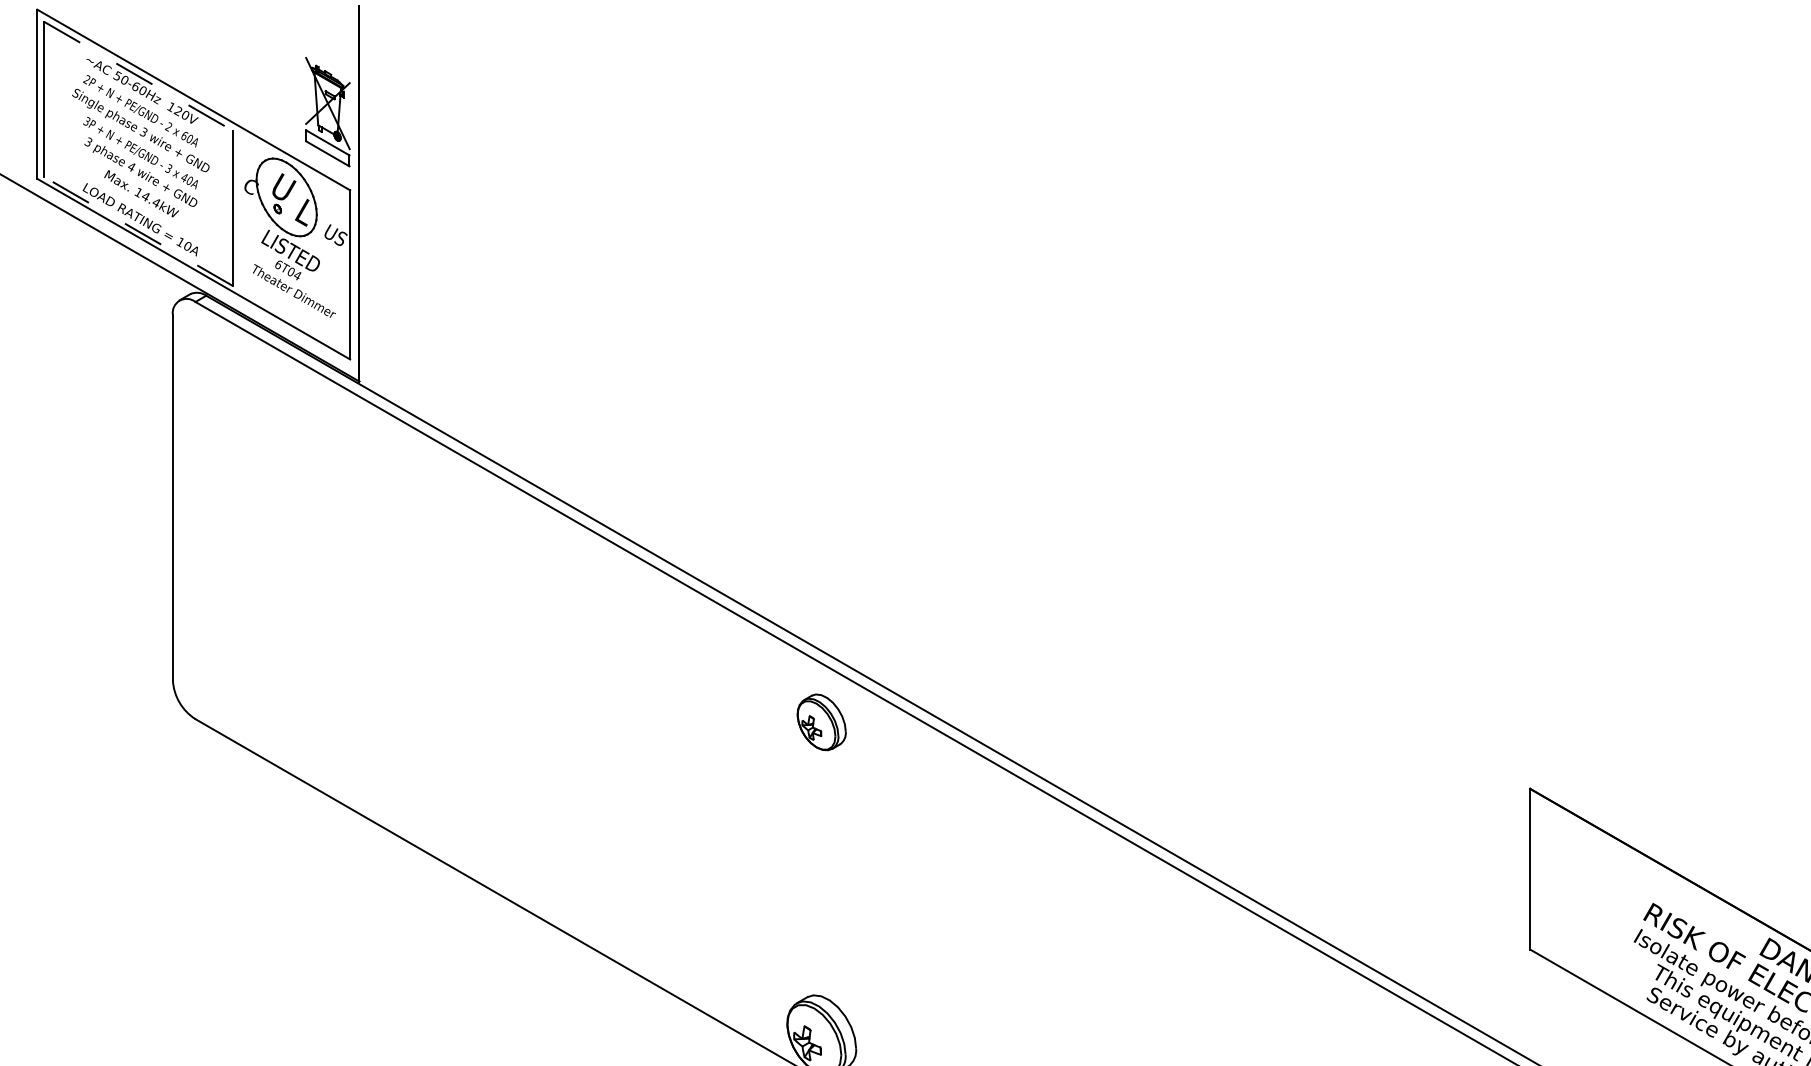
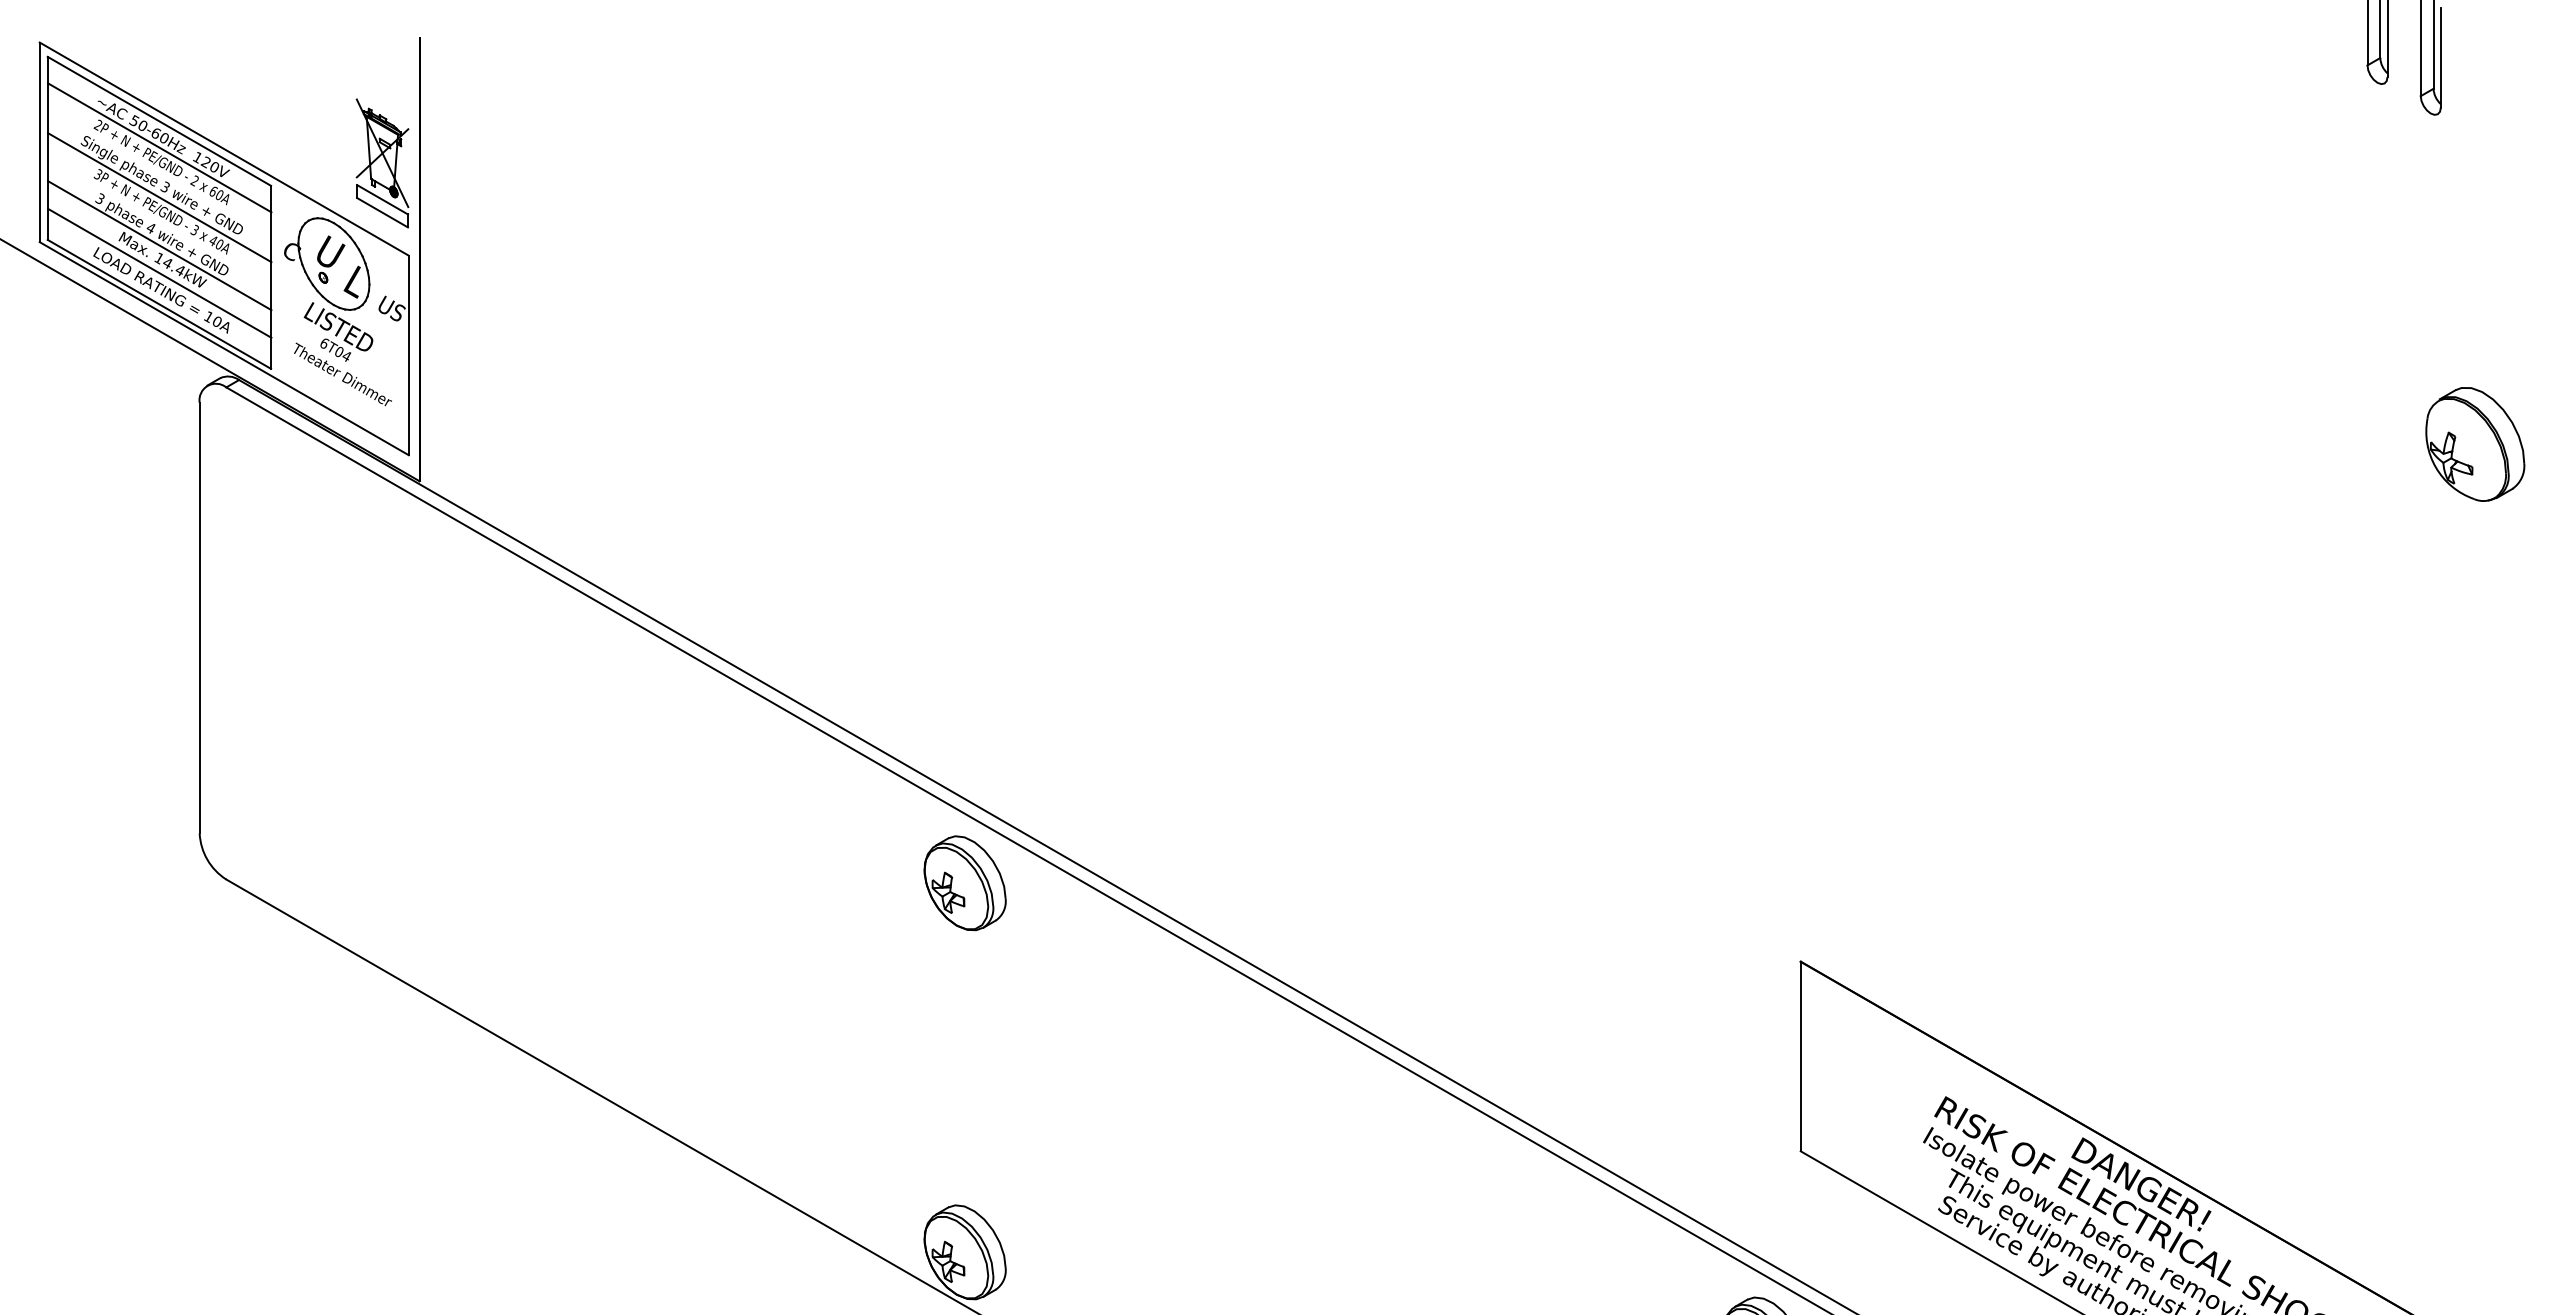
line: (138, 76) -> (159, 121), dashed -> solid
line: (138, 98) -> (159, 147), added
line: (138, 140) -> (159, 197), added
line: (138, 181) -> (159, 245), added
line: (138, 204) -> (159, 272), added
line: (138, 231) -> (159, 304), dashed -> solid
part: (821, 722) -> (964, 883), size x1.43

